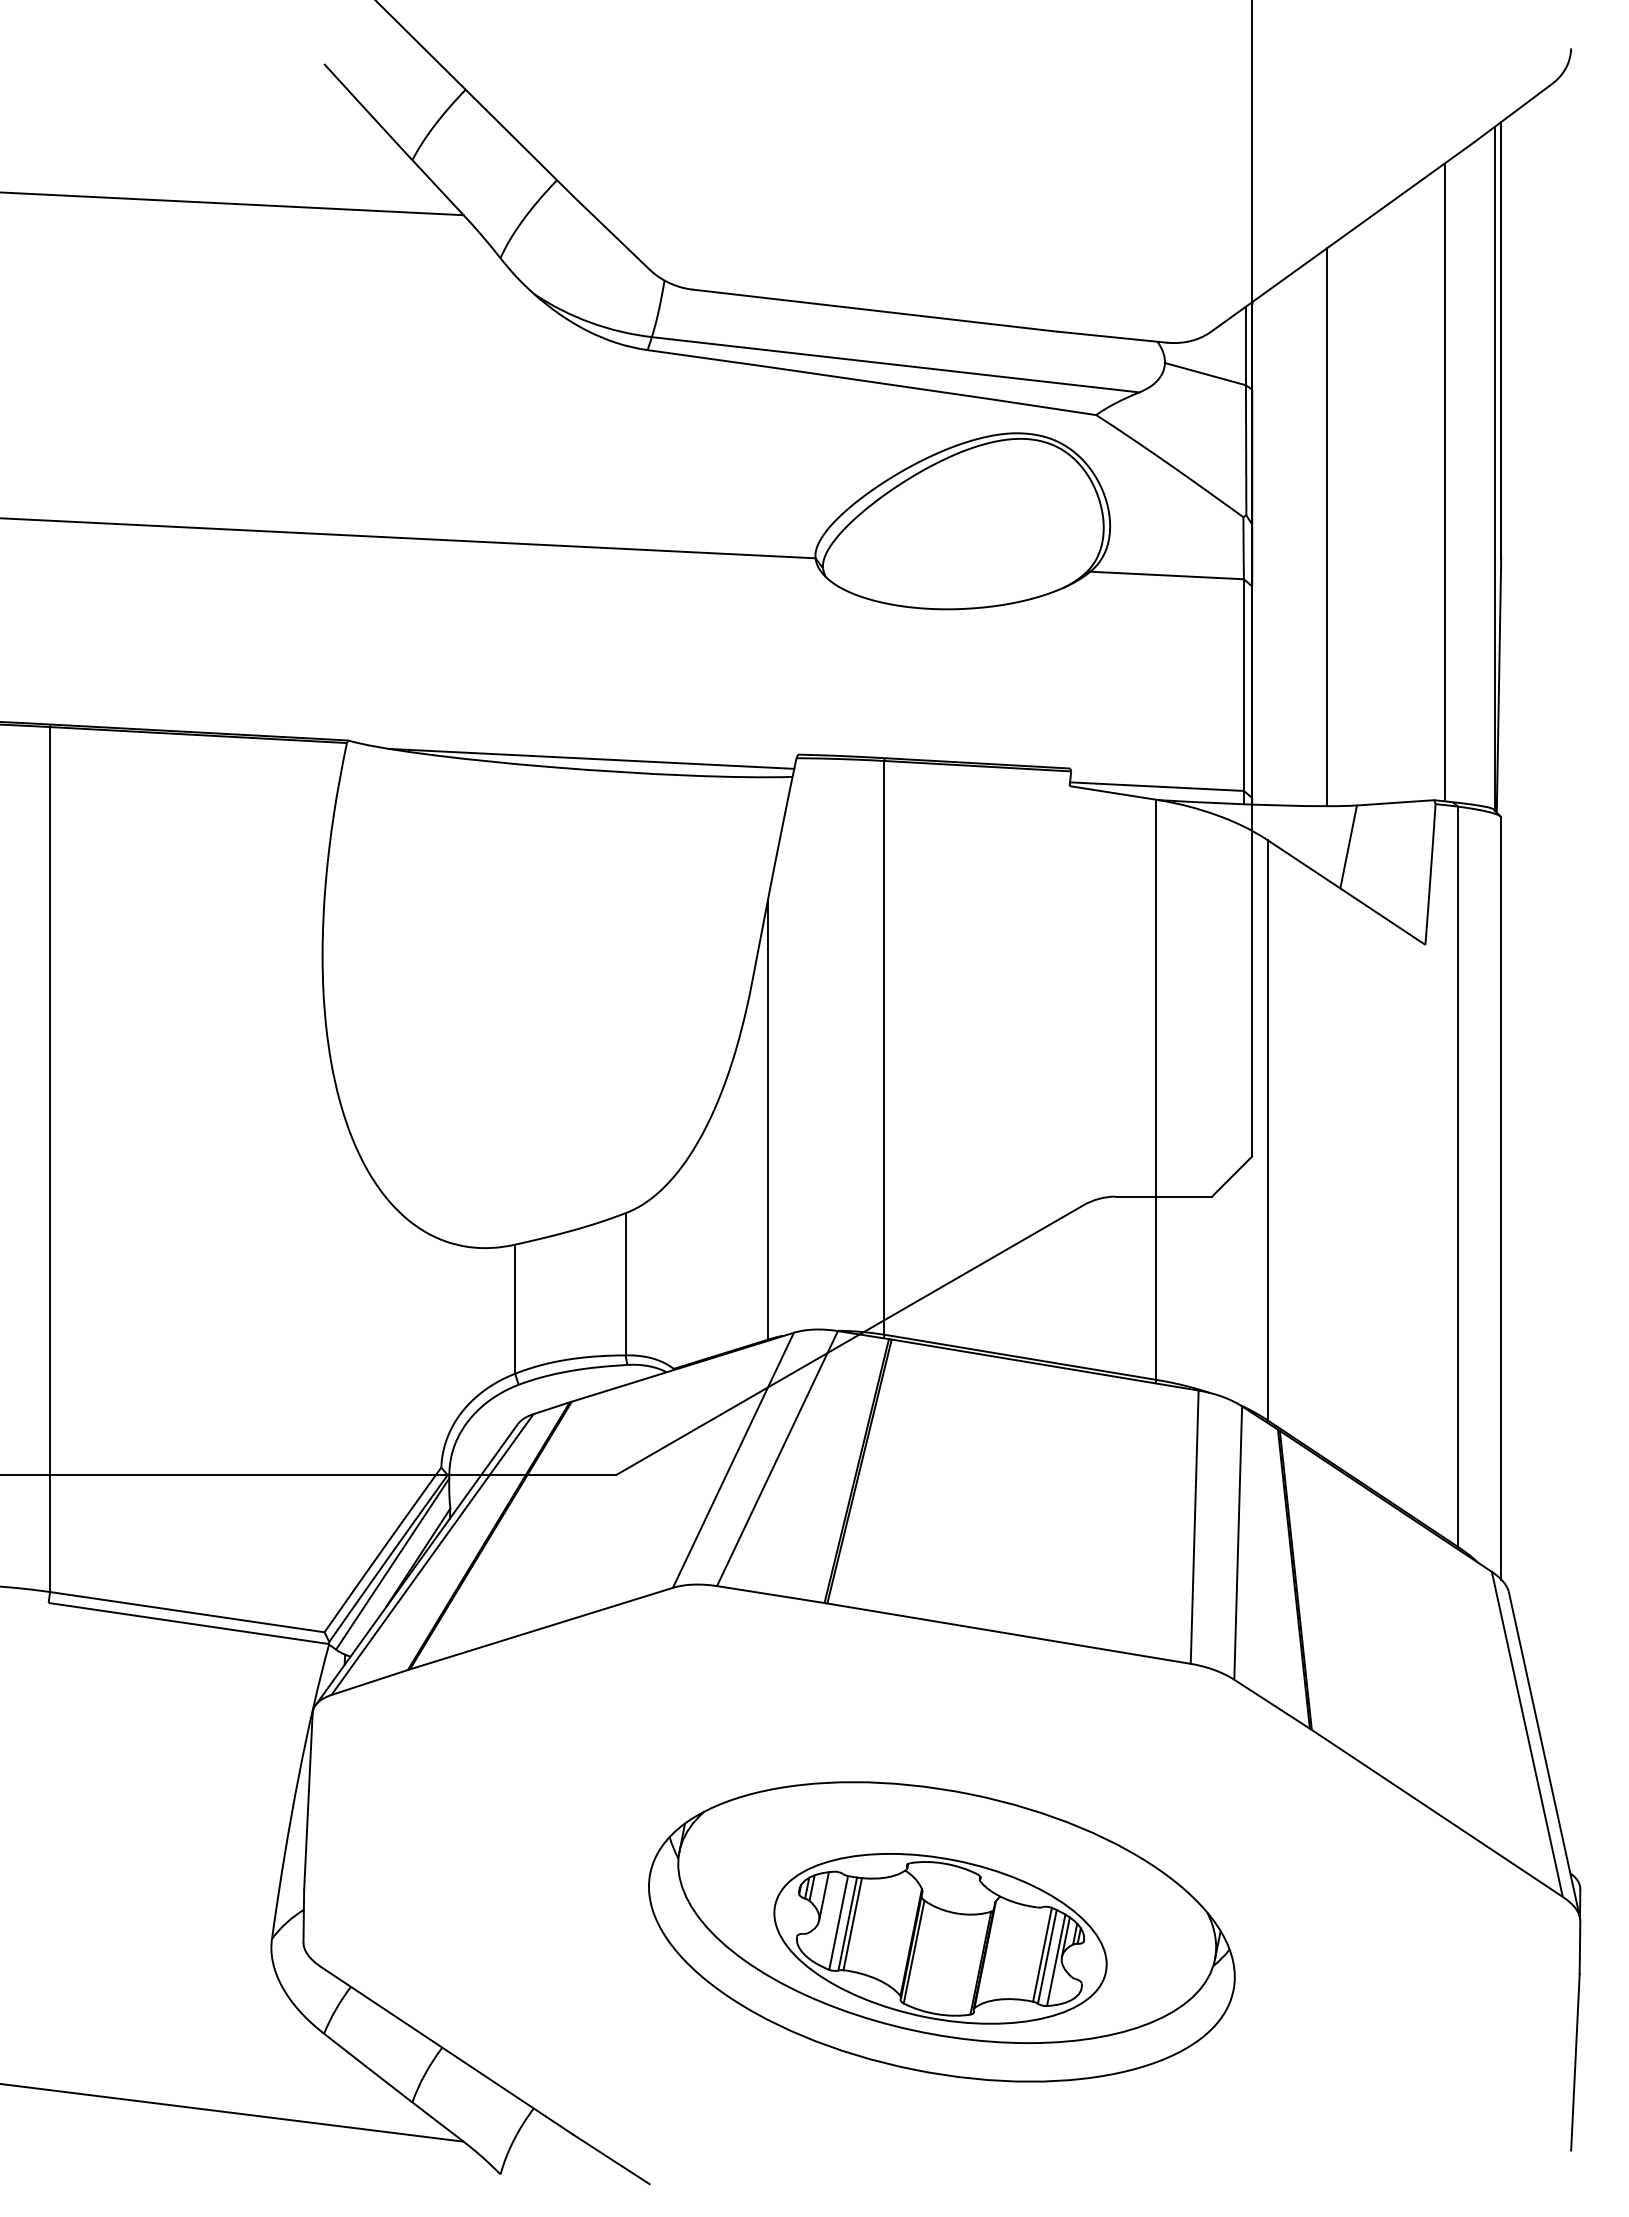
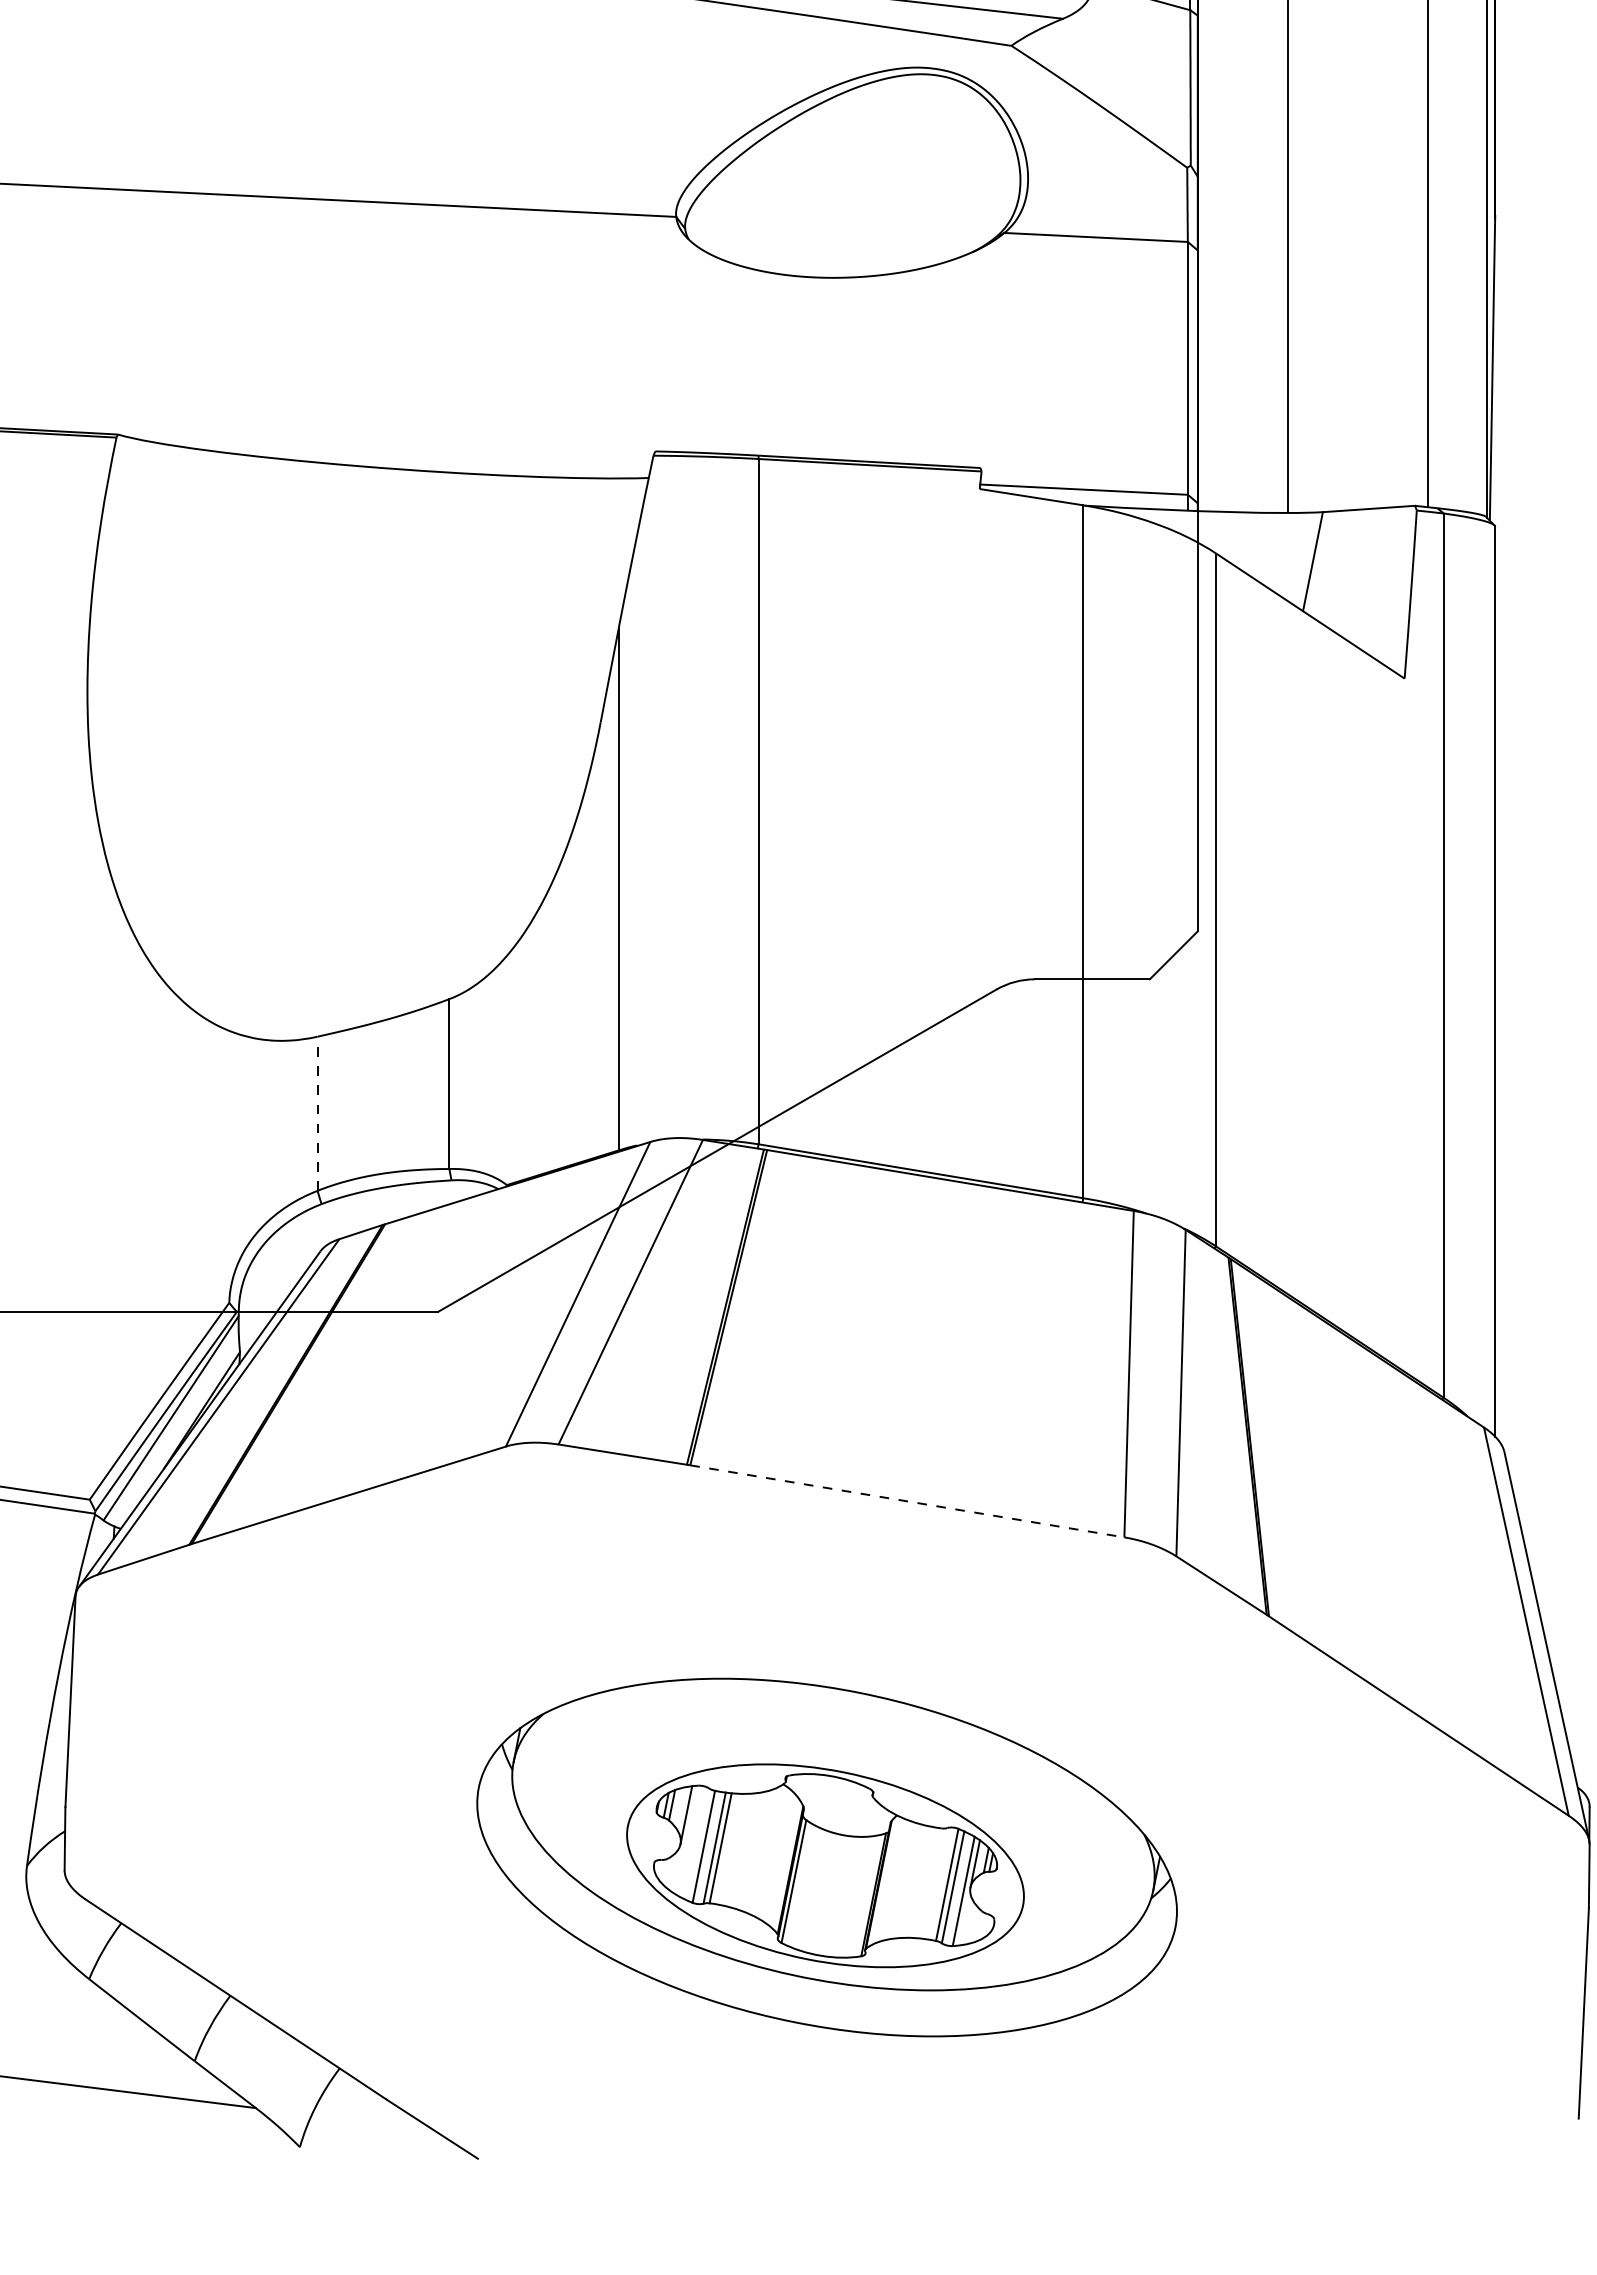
line: (591, 758) -> (408, 456), removed
line: (515, 1309) -> (317, 1114), solid -> dashed
line: (1009, 1633) -> (907, 1501), solid -> dashed

